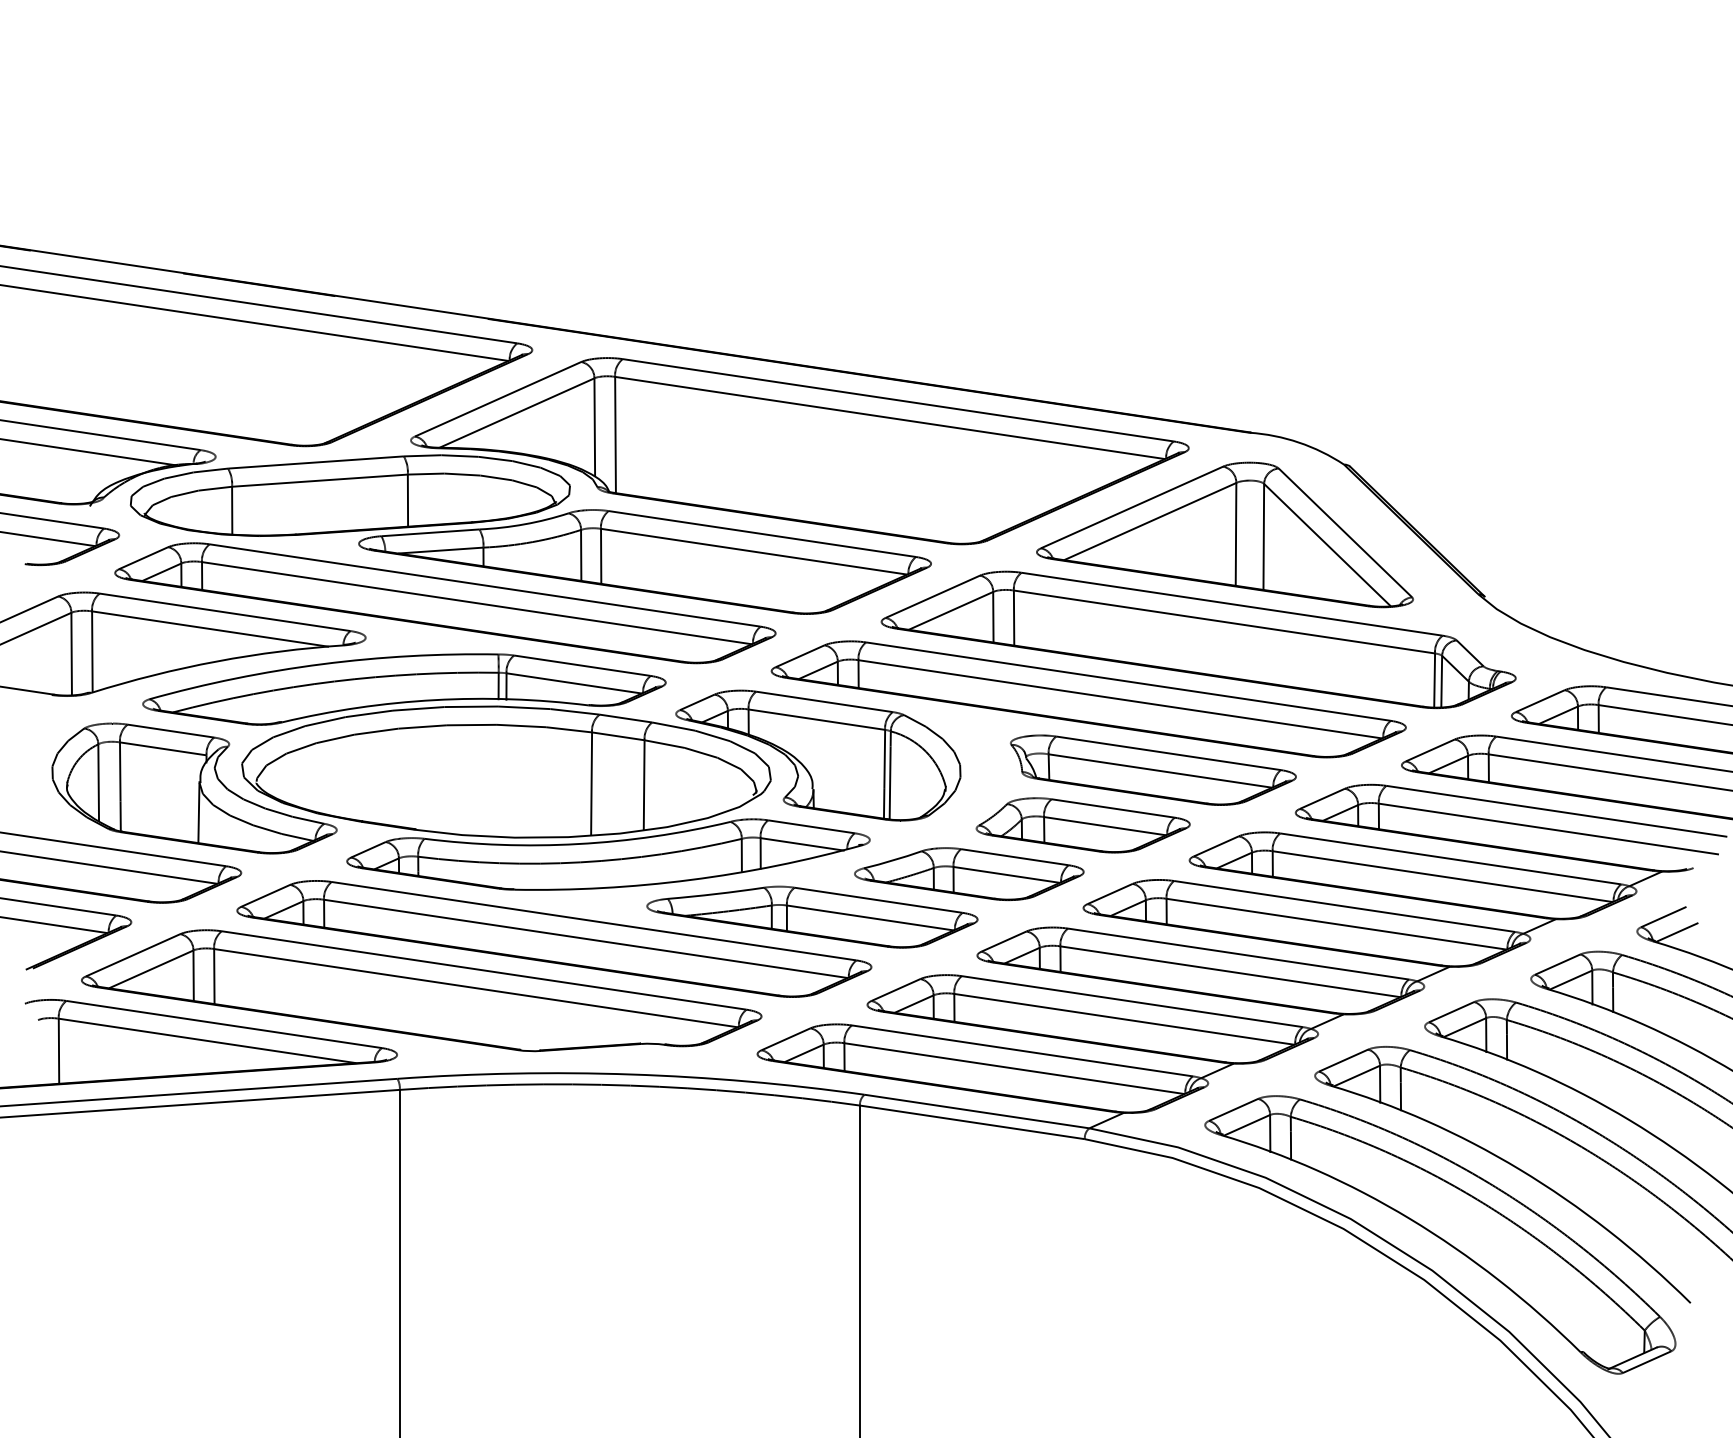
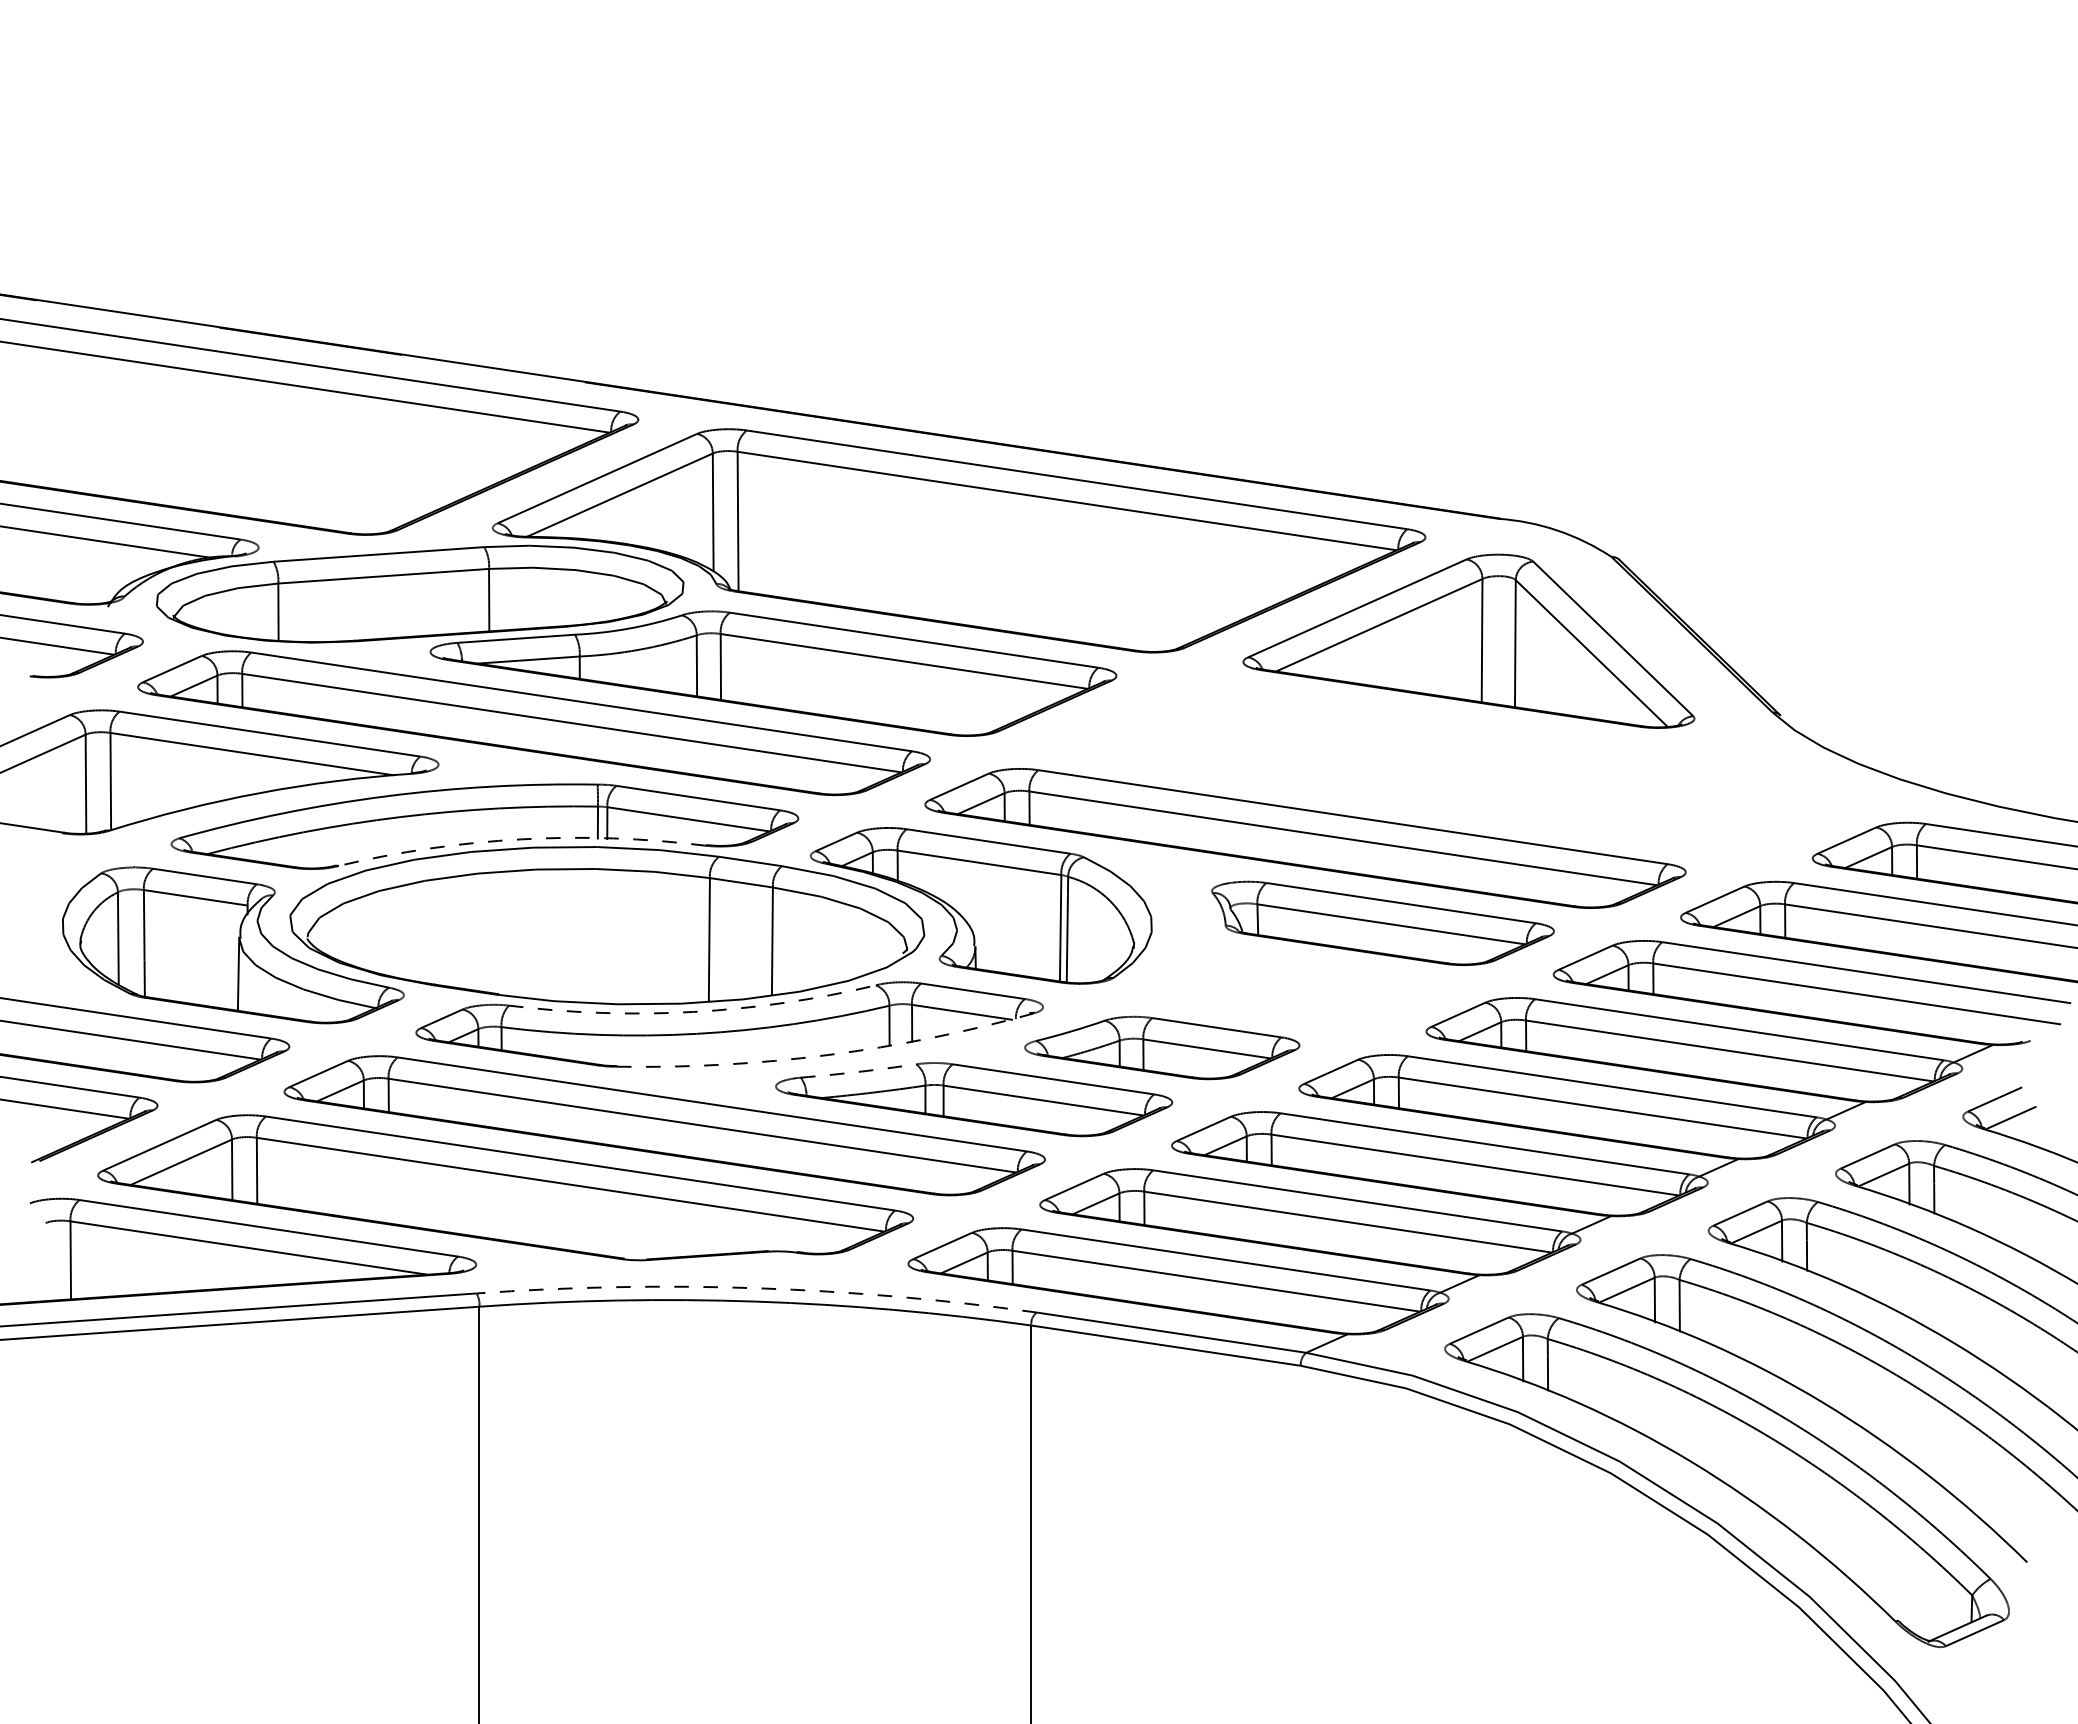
part: (1198, 639) -> (1437, 766), removed
arc: (434, 700) -> (521, 839), solid -> dashed
part: (1082, 825) -> (1298, 989), removed
arc: (578, 843) -> (693, 1011), solid -> dashed
arc: (690, 880) -> (828, 1055), solid -> dashed
arc: (715, 893) -> (858, 1071), solid -> dashed
arc: (631, 1074) -> (757, 1288), solid -> dashed

